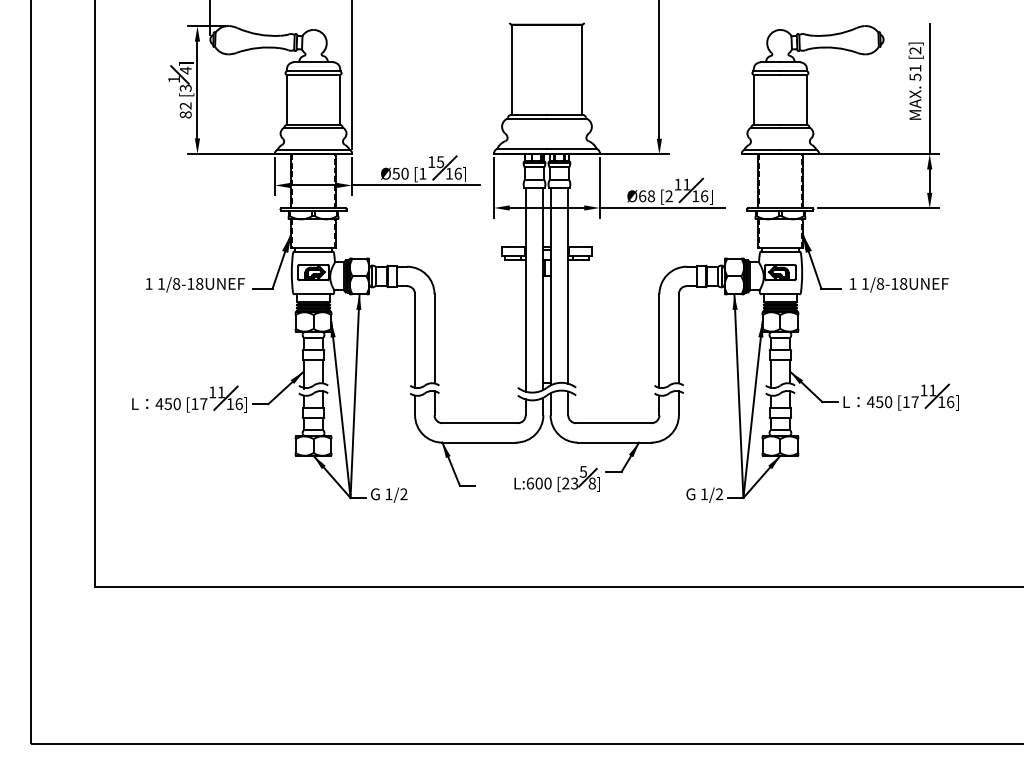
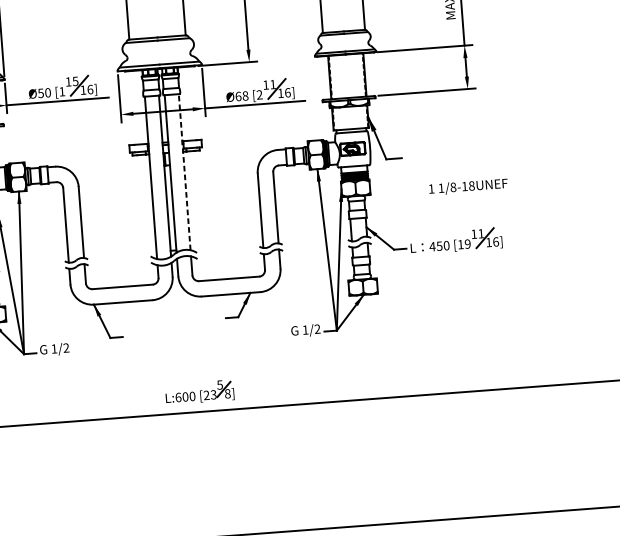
text: (899, 284) -> (468, 186), moved
line: (568, 285) -> (184, 171), solid -> dashed
text: (914, 402) -> (467, 244), [17 -> [19
part: (556, 479) -> (199, 392), moved

